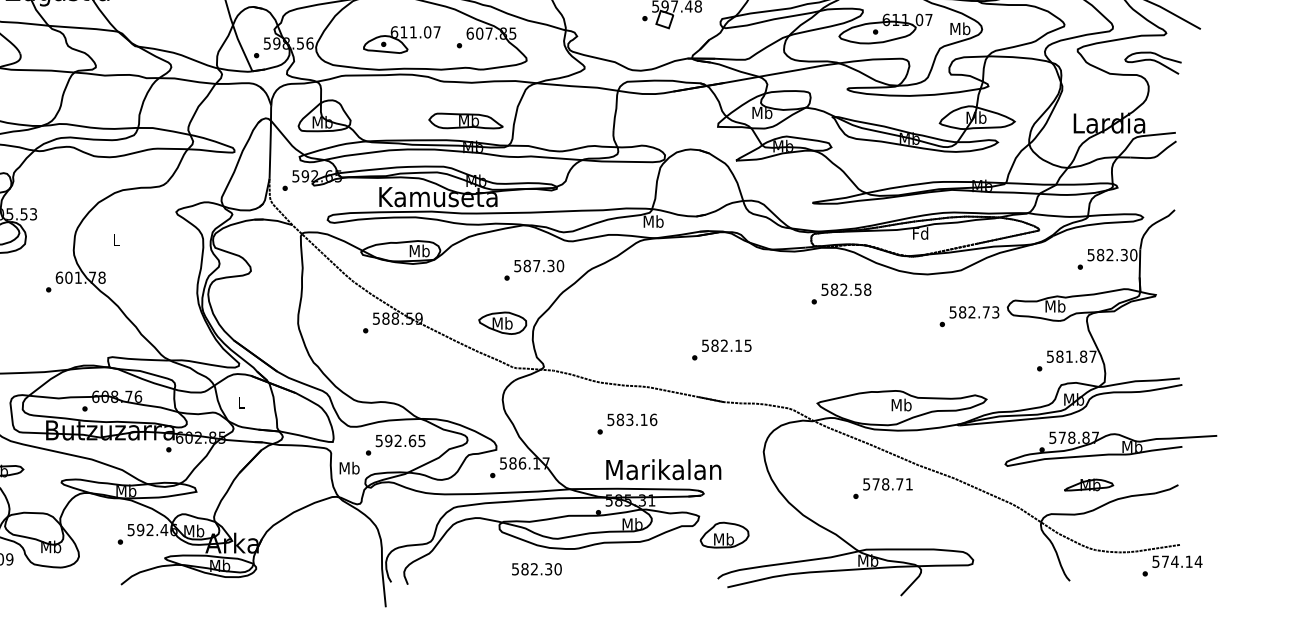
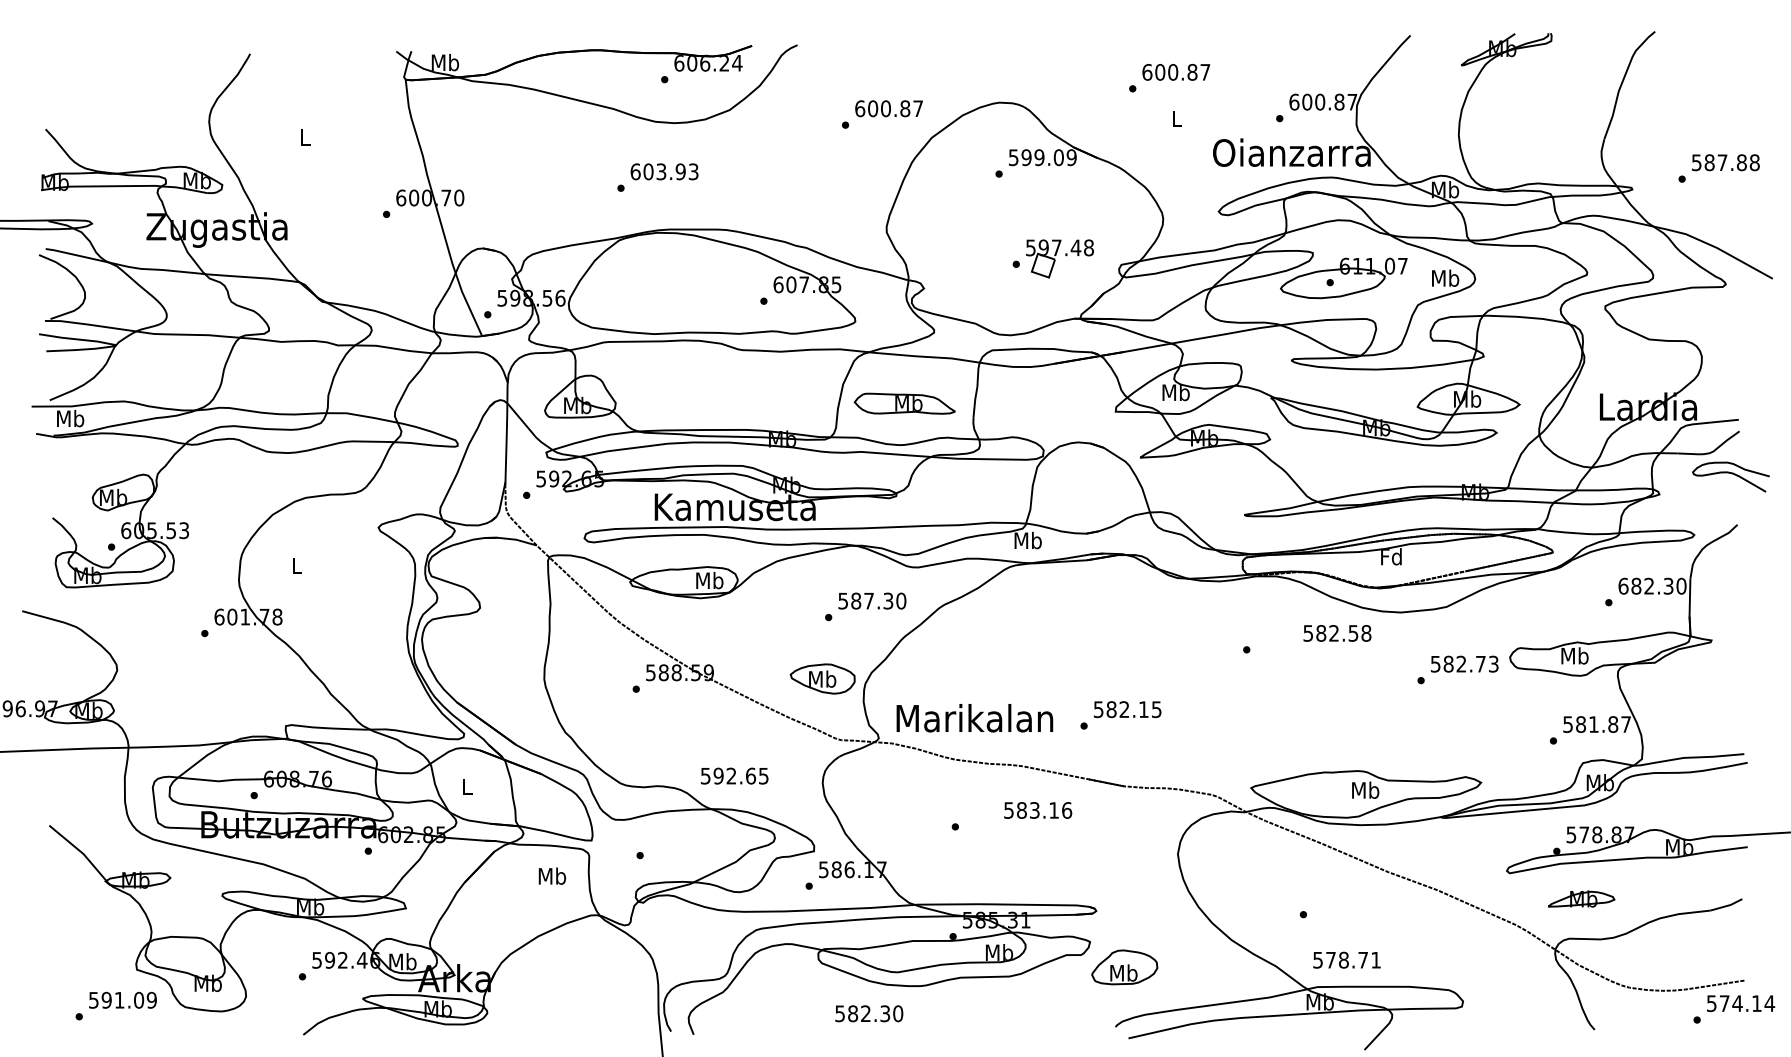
part: (401, 40) -> (685, 293), removed
curve: (1153, 61) -> (1731, 474), moved
part: (465, 120) -> (904, 403), moved
text: (1091, 254) -> (1623, 585), 582.30 -> 682.30
text: (846, 289) -> (1337, 633), moved
text: (632, 419) -> (1038, 810), moved
text: (400, 440) -> (734, 775), moved
text: (348, 467) -> (551, 875), moved
text: (663, 469) -> (974, 718), moved
text: (887, 483) -> (1346, 959), moved
part: (1088, 484) -> (1581, 898), moved

